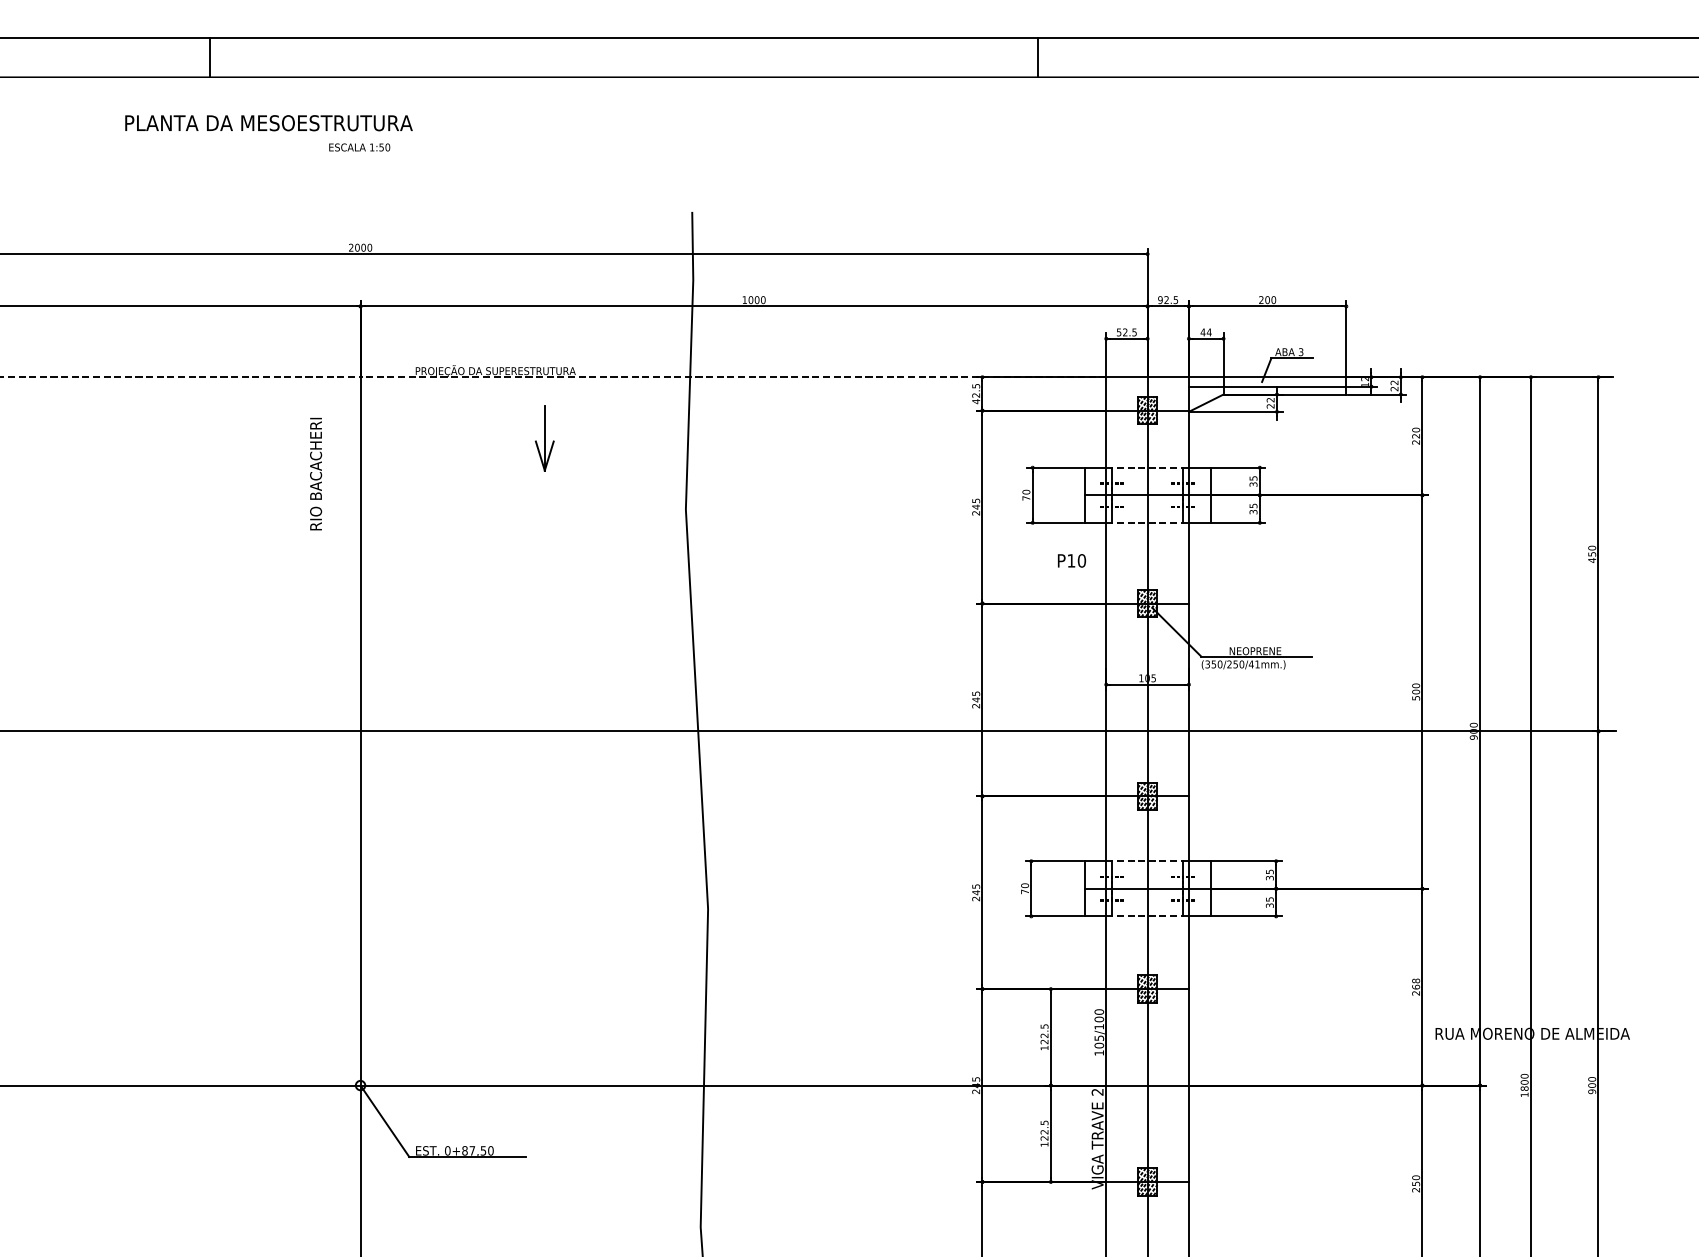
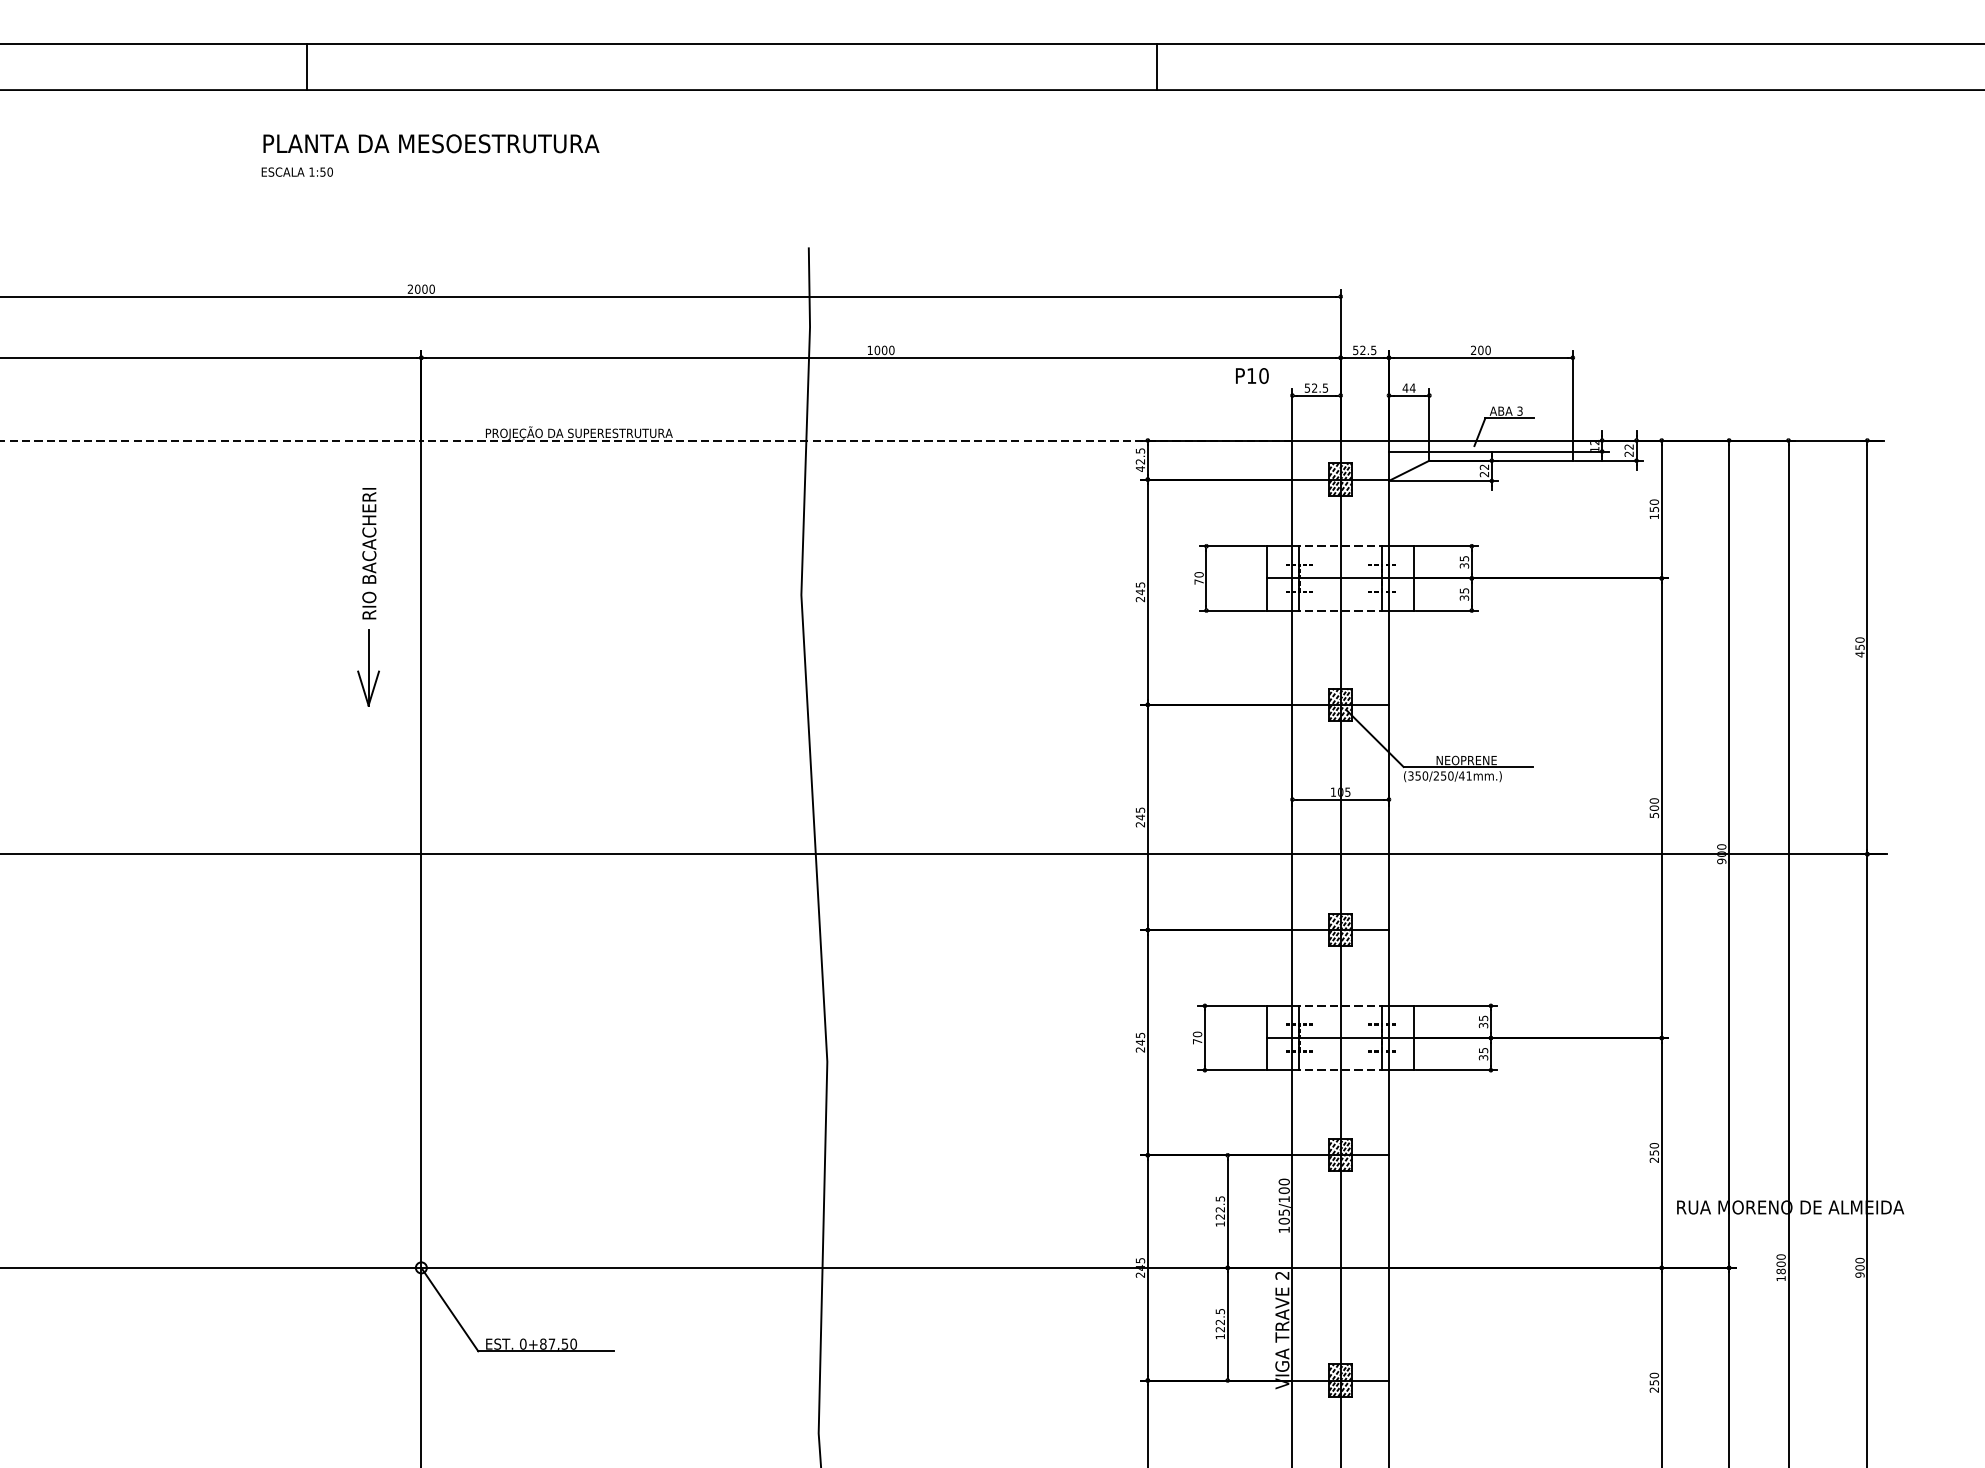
line: (209, 57) -> (307, 67), moved
line: (1037, 57) -> (1157, 67), moved
text: (269, 122) -> (431, 143), moved
text: (358, 146) -> (296, 171), moved
text: (1160, 299) -> (1355, 349), 92.5 -> 52.5
part: (544, 438) -> (368, 667), moved
text: (1416, 438) -> (1654, 512), 220 -> 150
text: (1072, 560) -> (1252, 375), moved
text: (1415, 984) -> (1653, 1149), 268 -> 250

